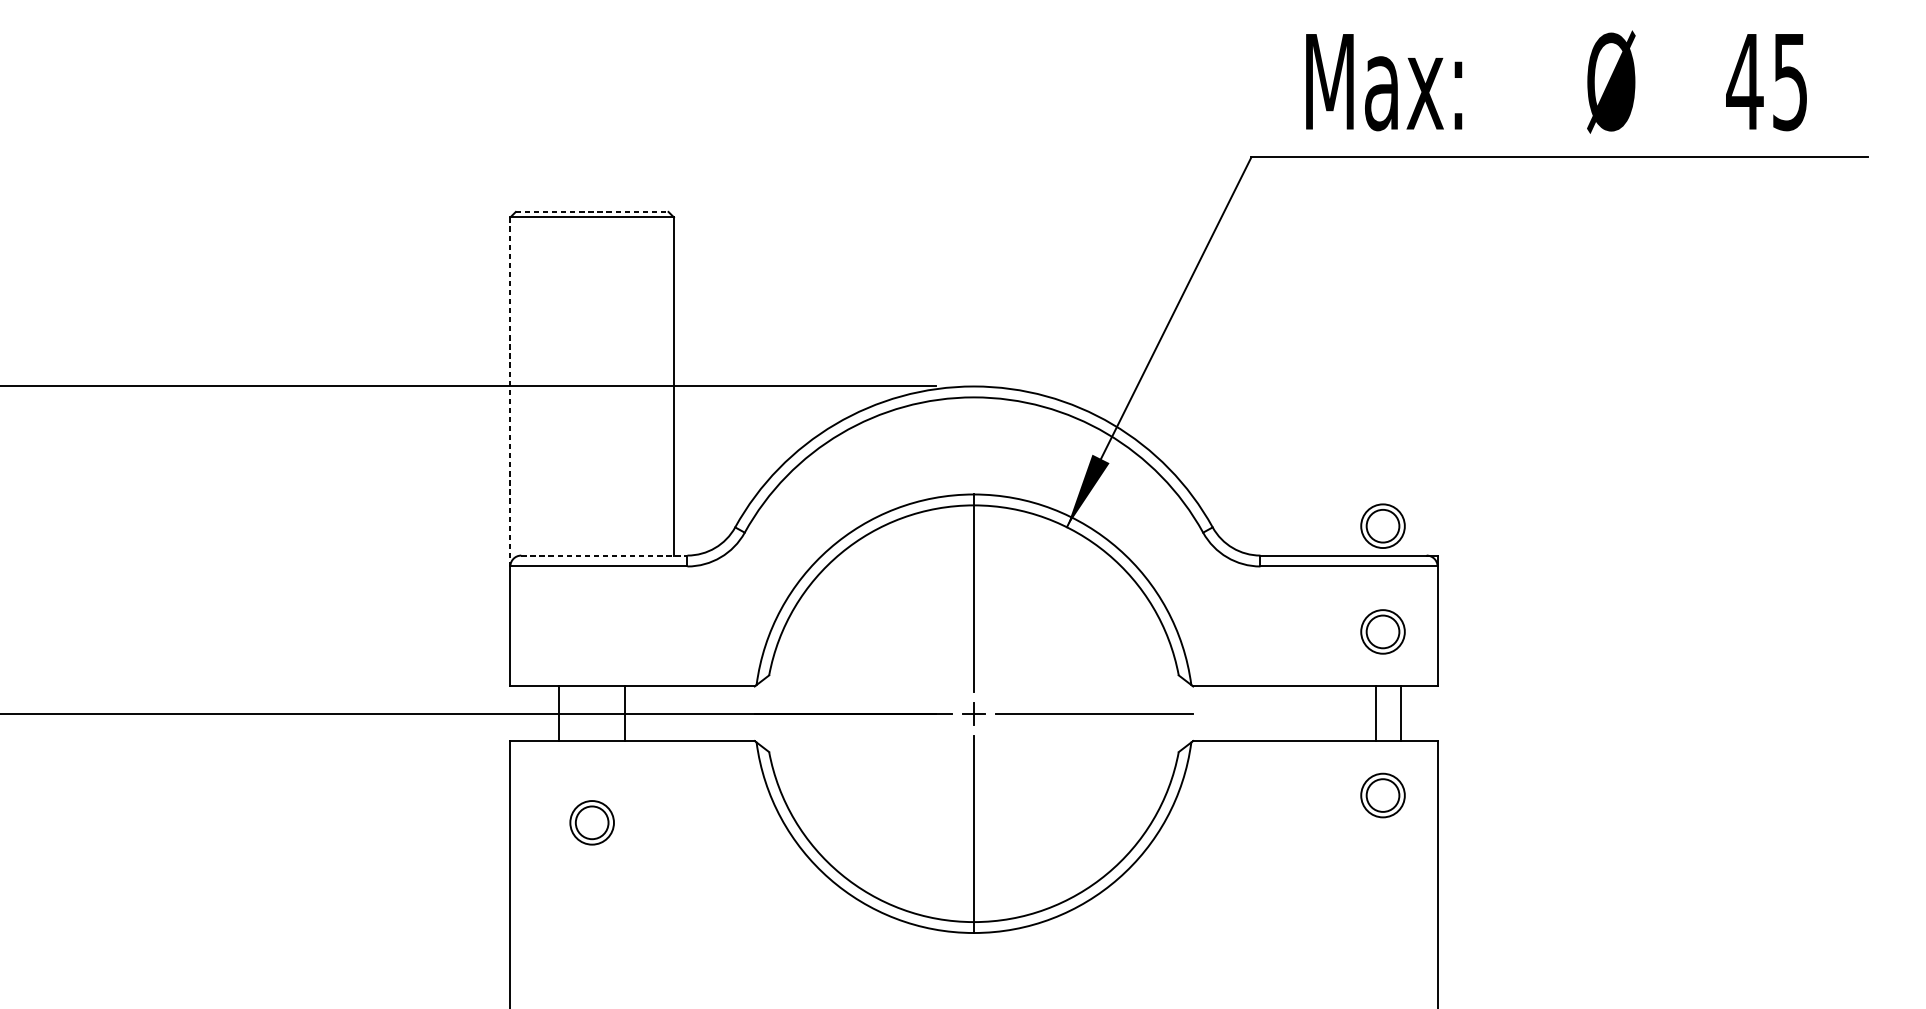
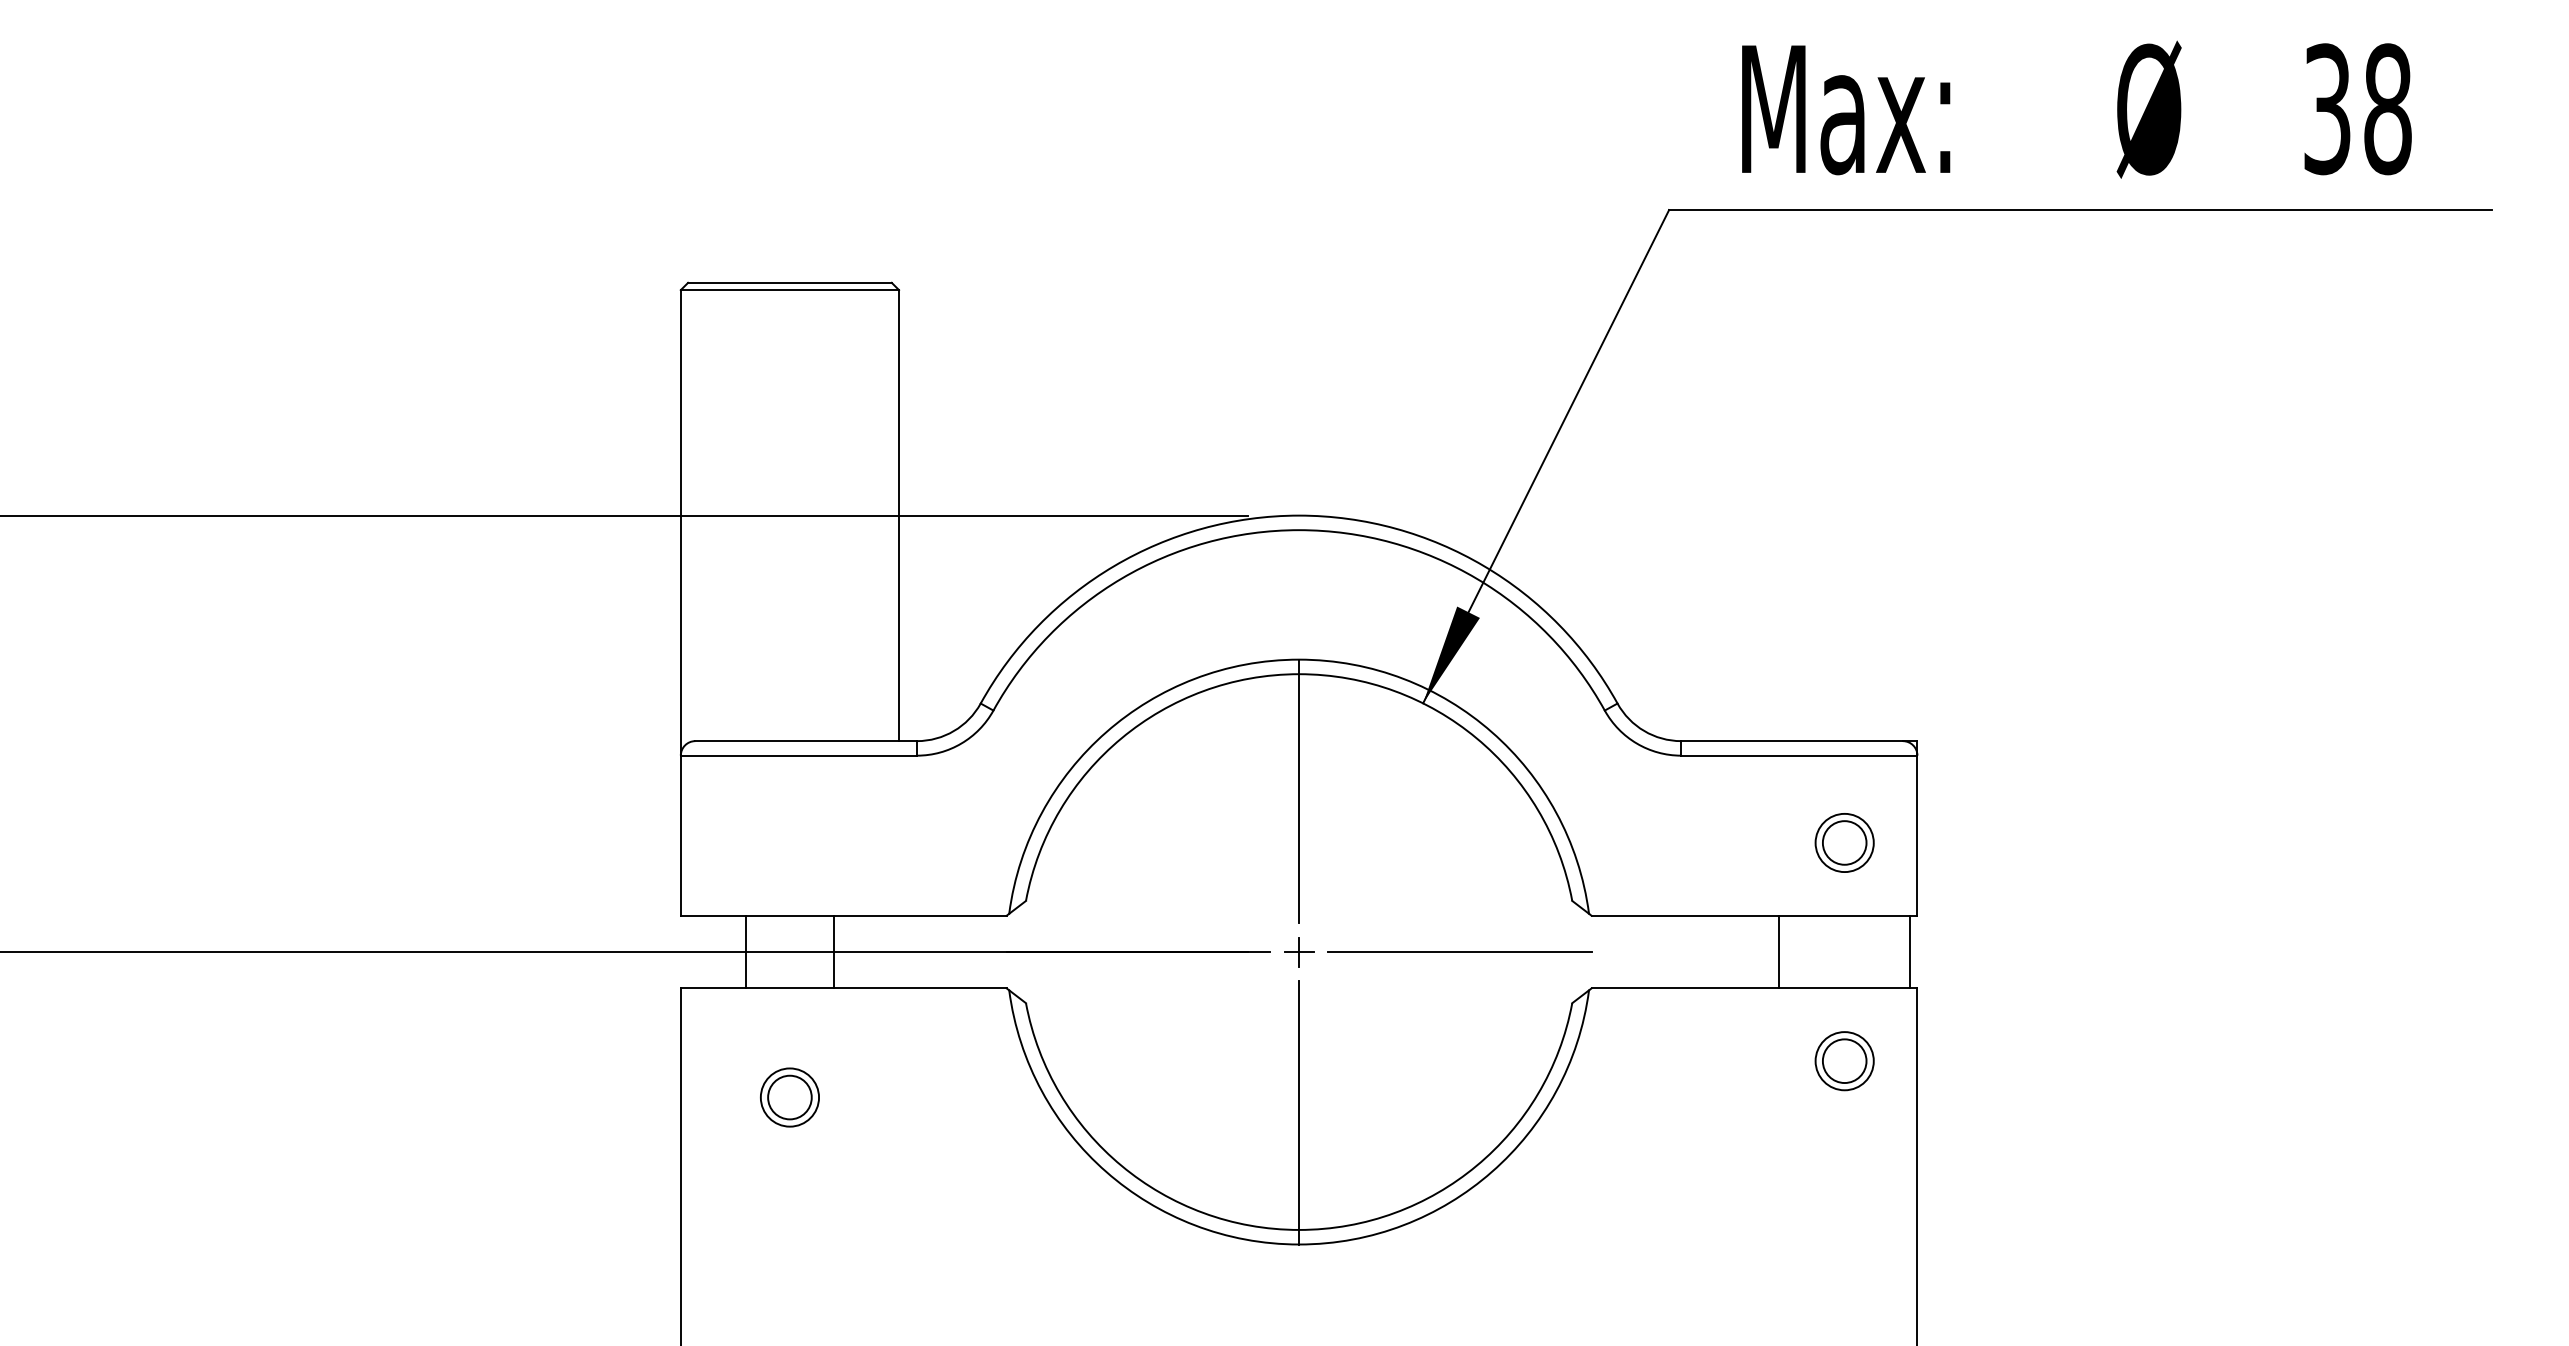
text: (1766, 81) -> (2356, 109), 45 -> 38
line: (591, 211) -> (789, 282), dashed -> solid
line: (510, 391) -> (680, 522), dashed -> solid
part: (1382, 525) -> (1844, 701), removed
line: (604, 555) -> (806, 741), dashed -> solid
line: (1376, 713) -> (1779, 951), moved
line: (1401, 713) -> (1910, 951), moved

